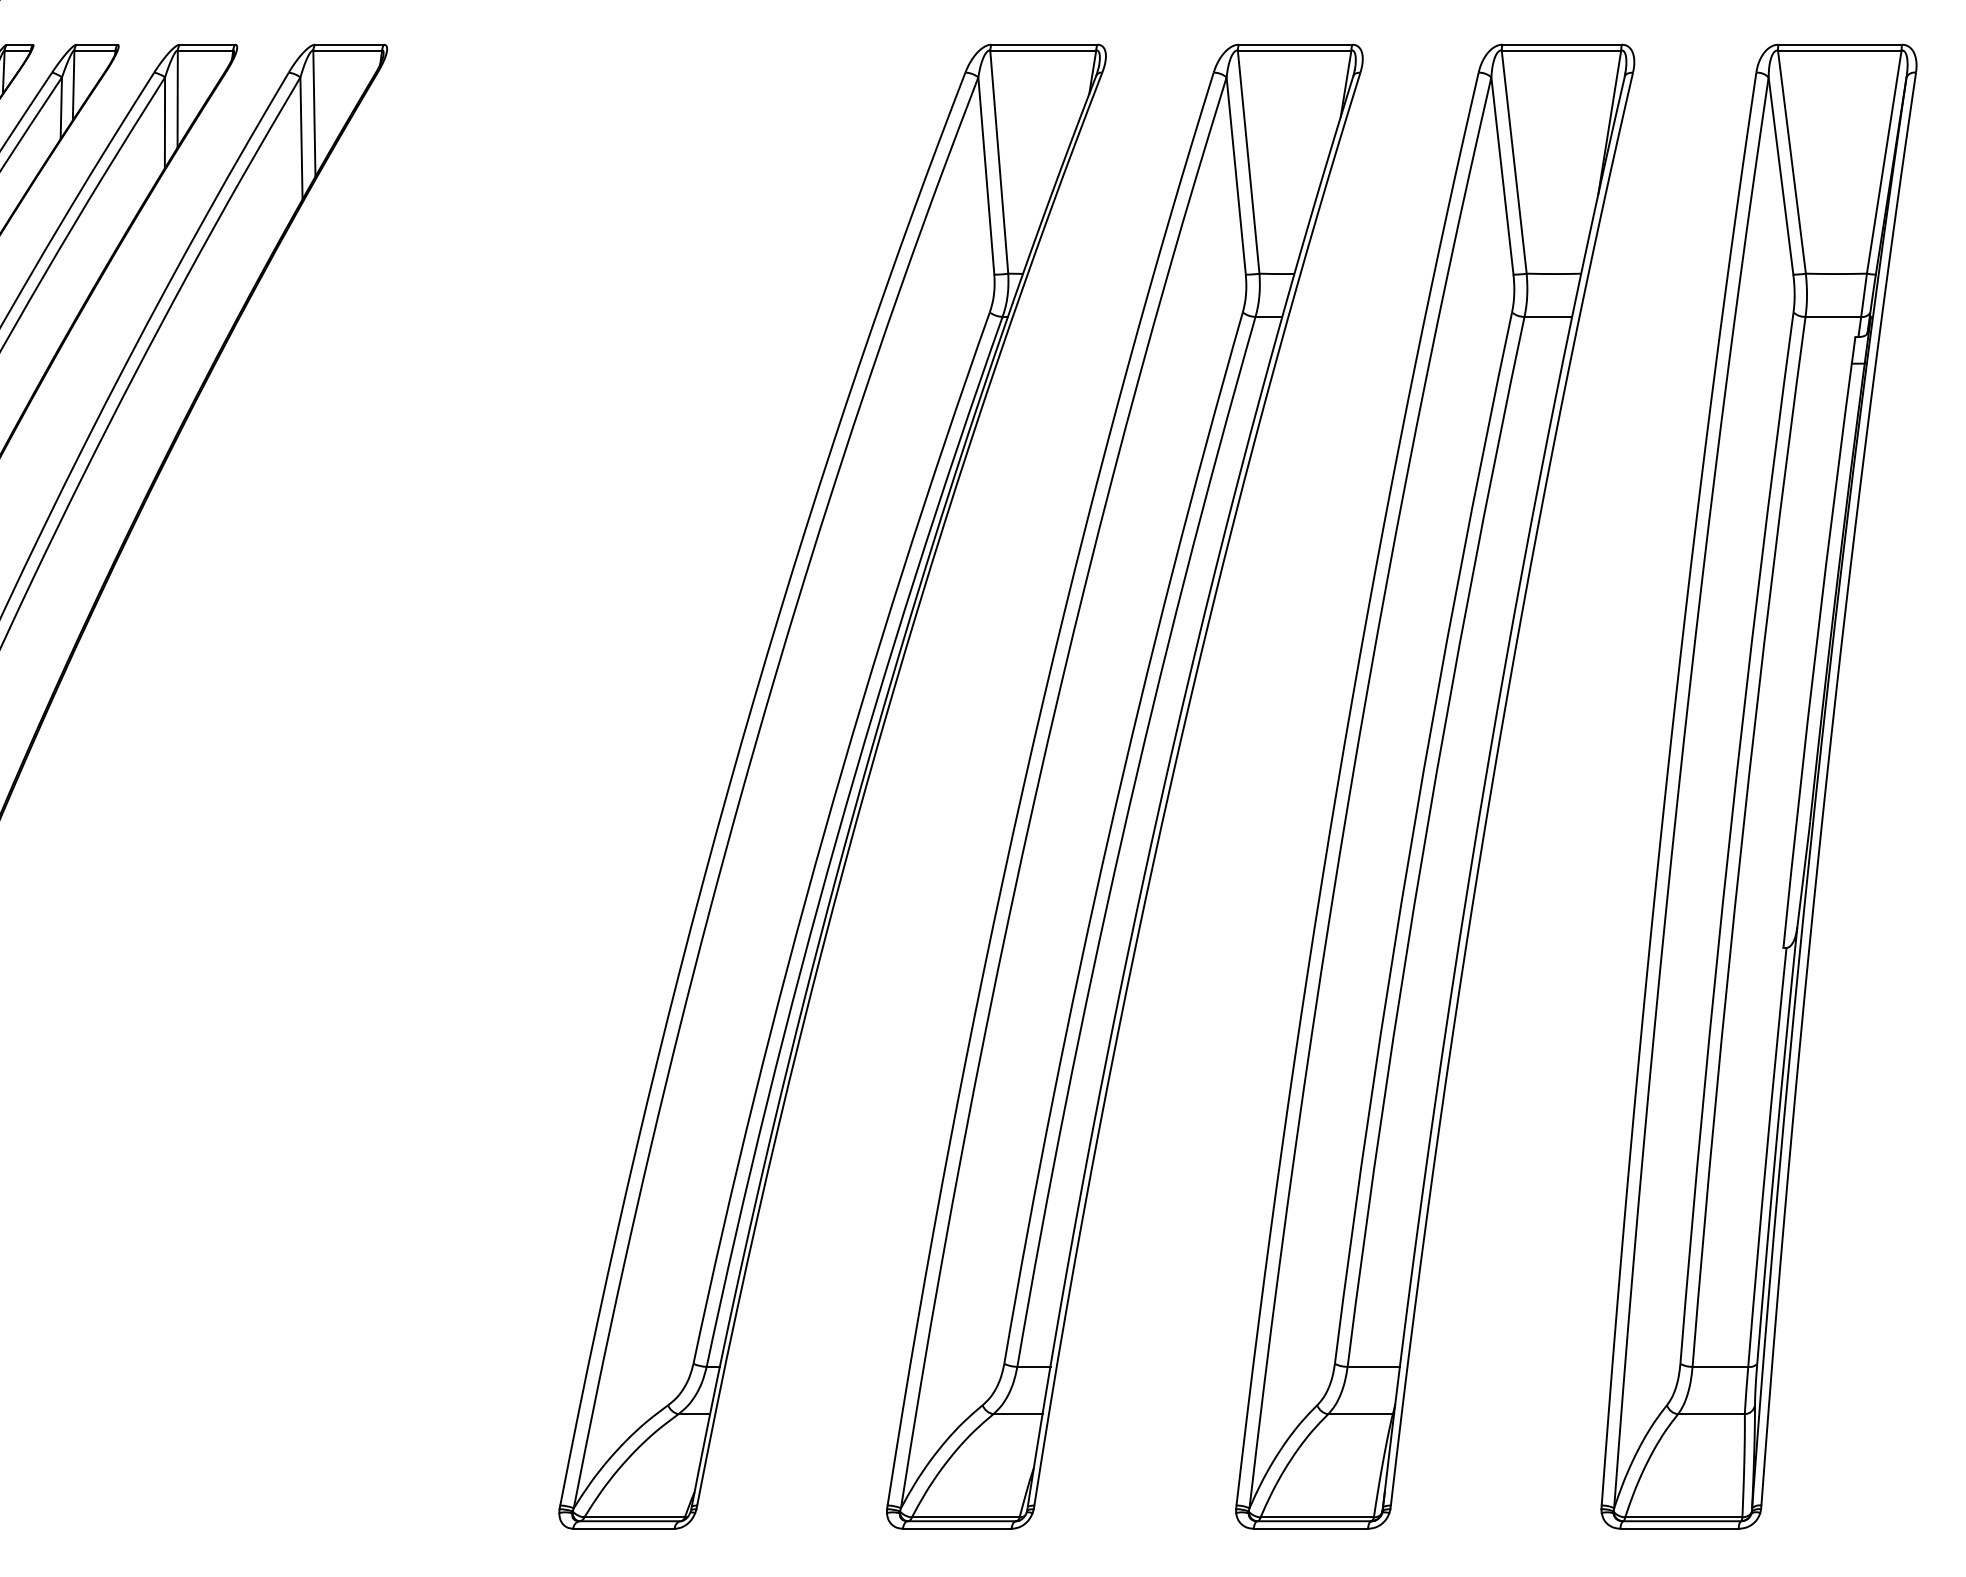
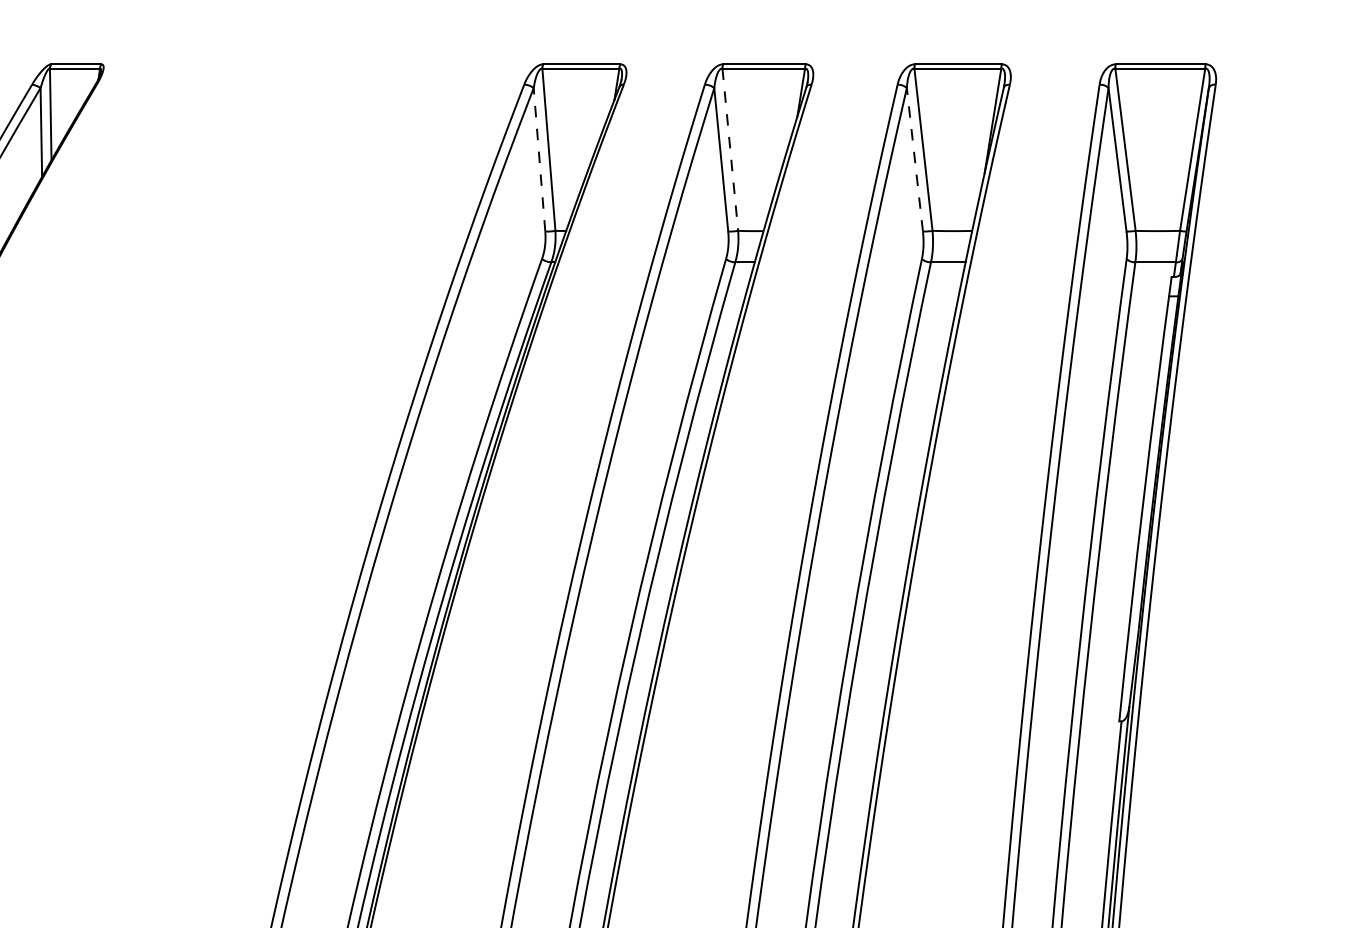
line: (1248, 162) -> (730, 150), solid -> dashed
line: (1502, 175) -> (914, 159), solid -> dashed
line: (986, 176) -> (539, 160), solid -> dashed

